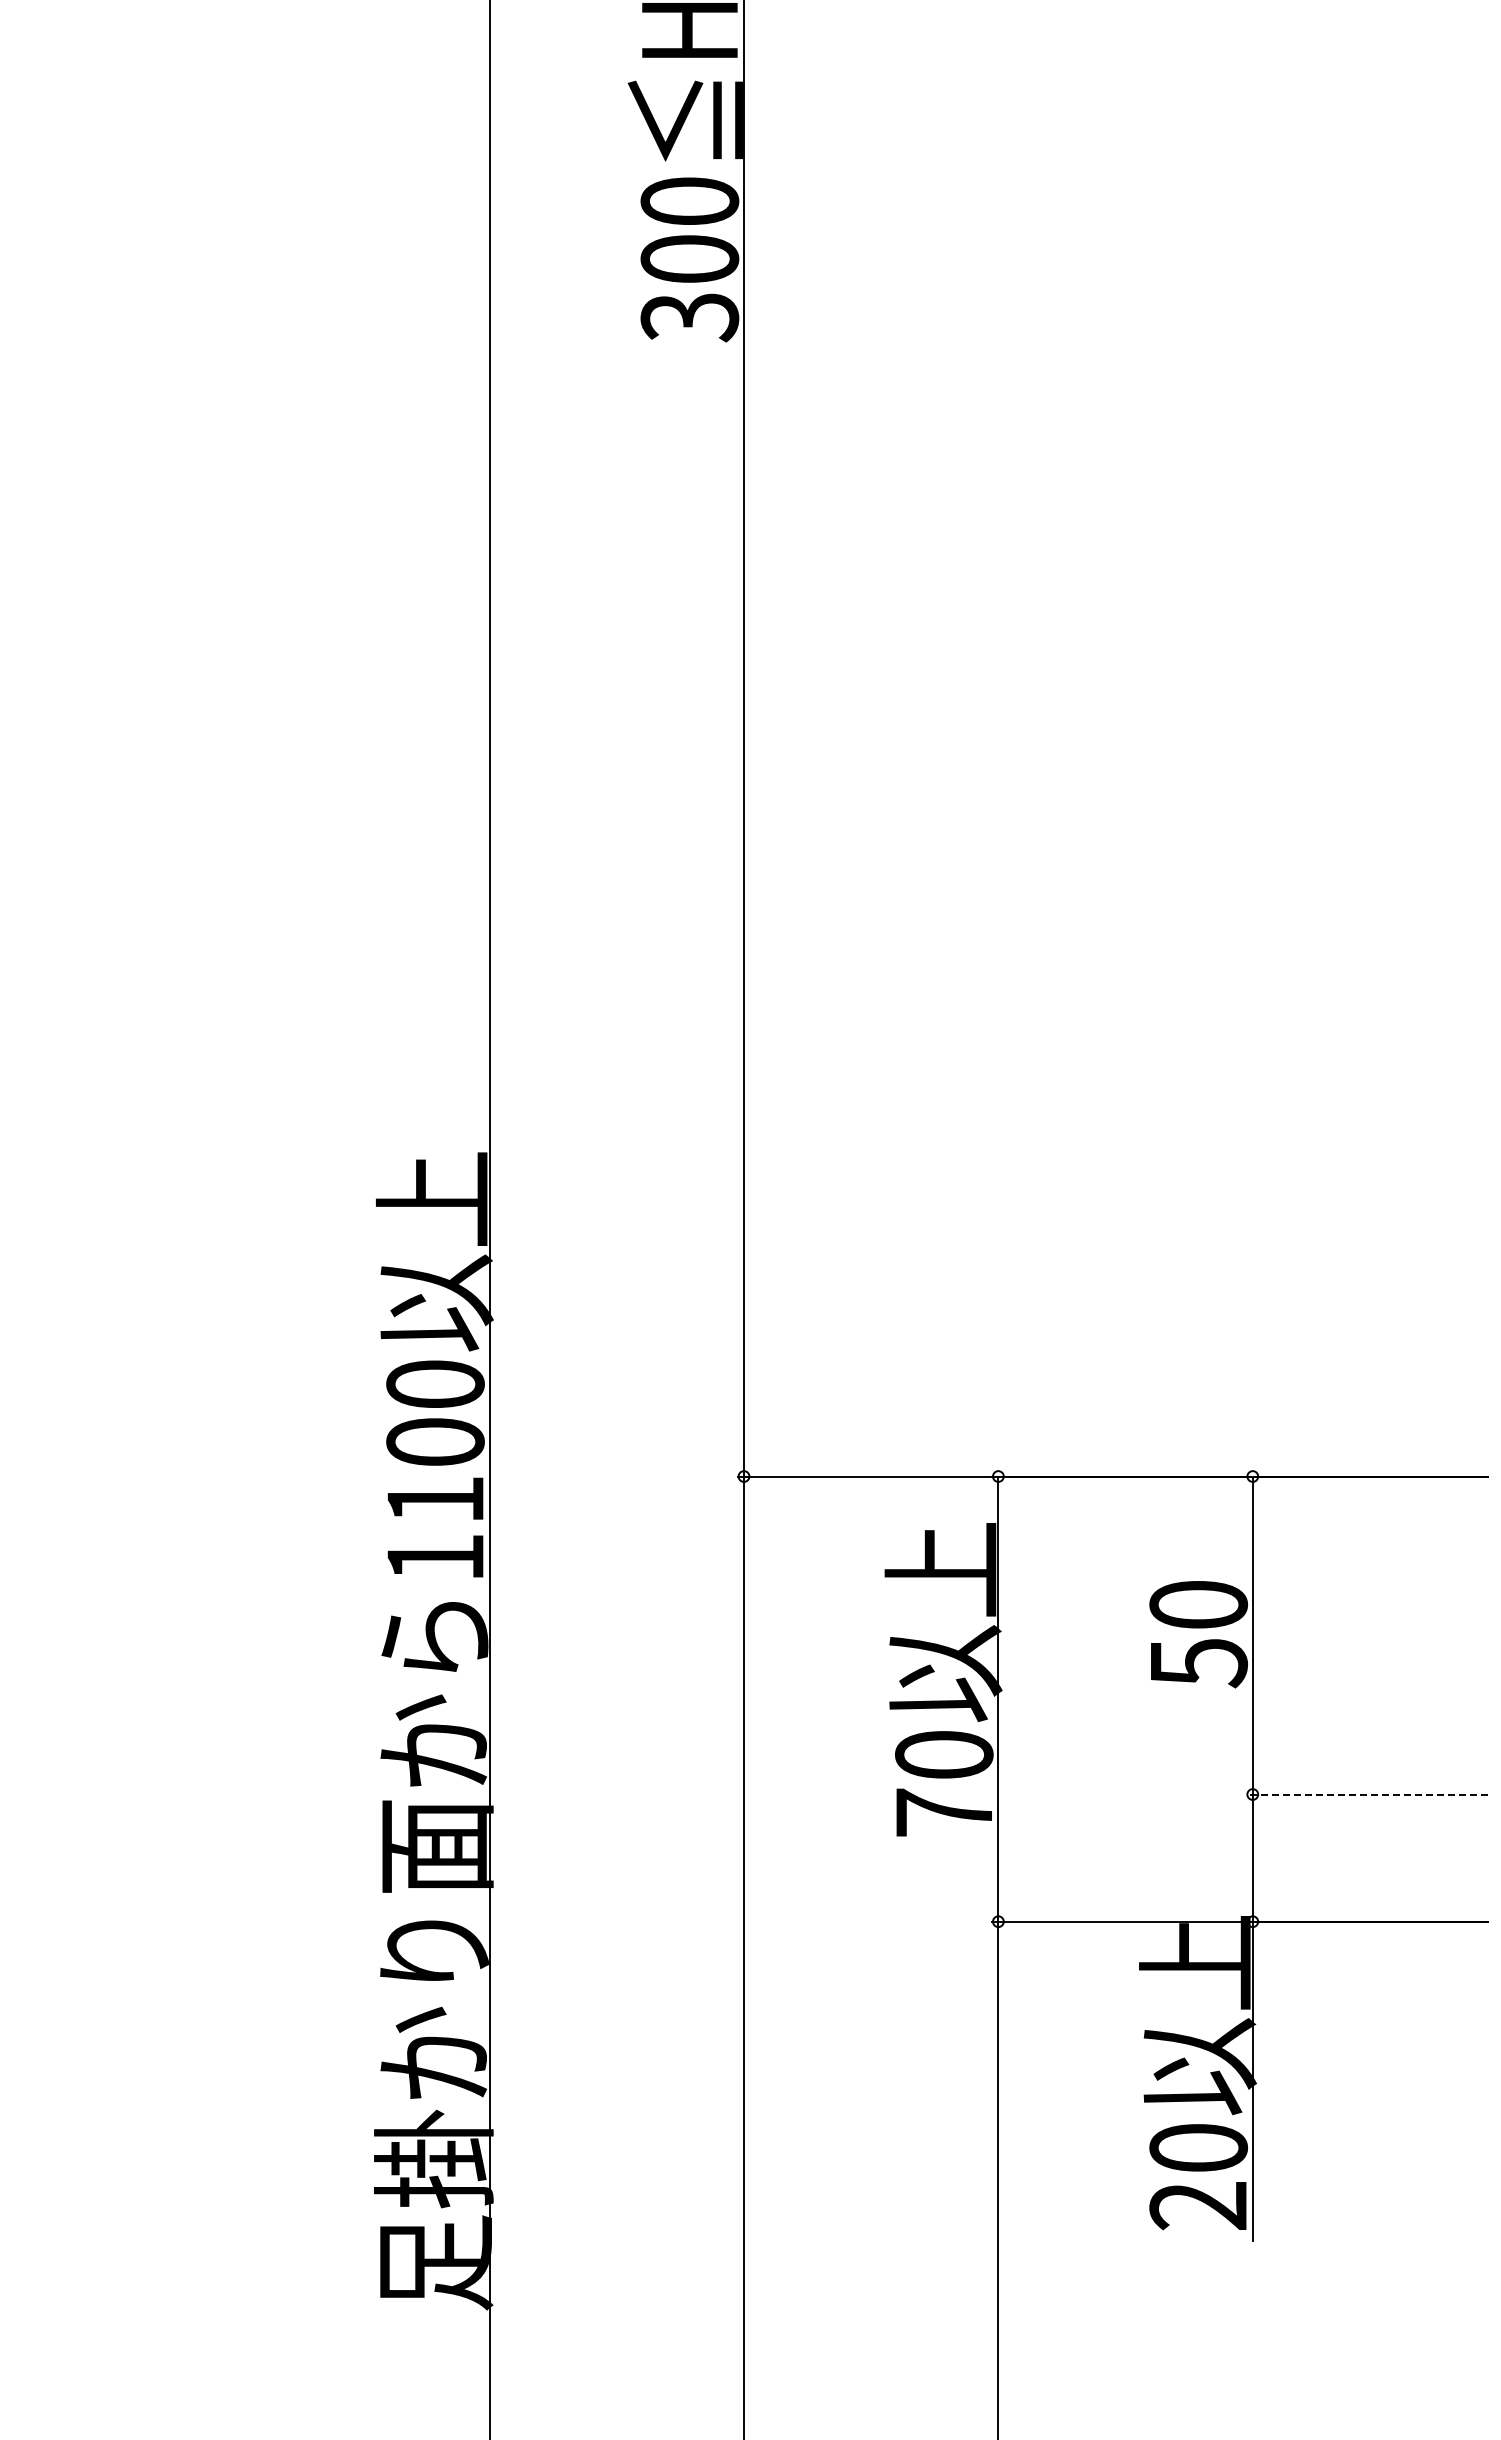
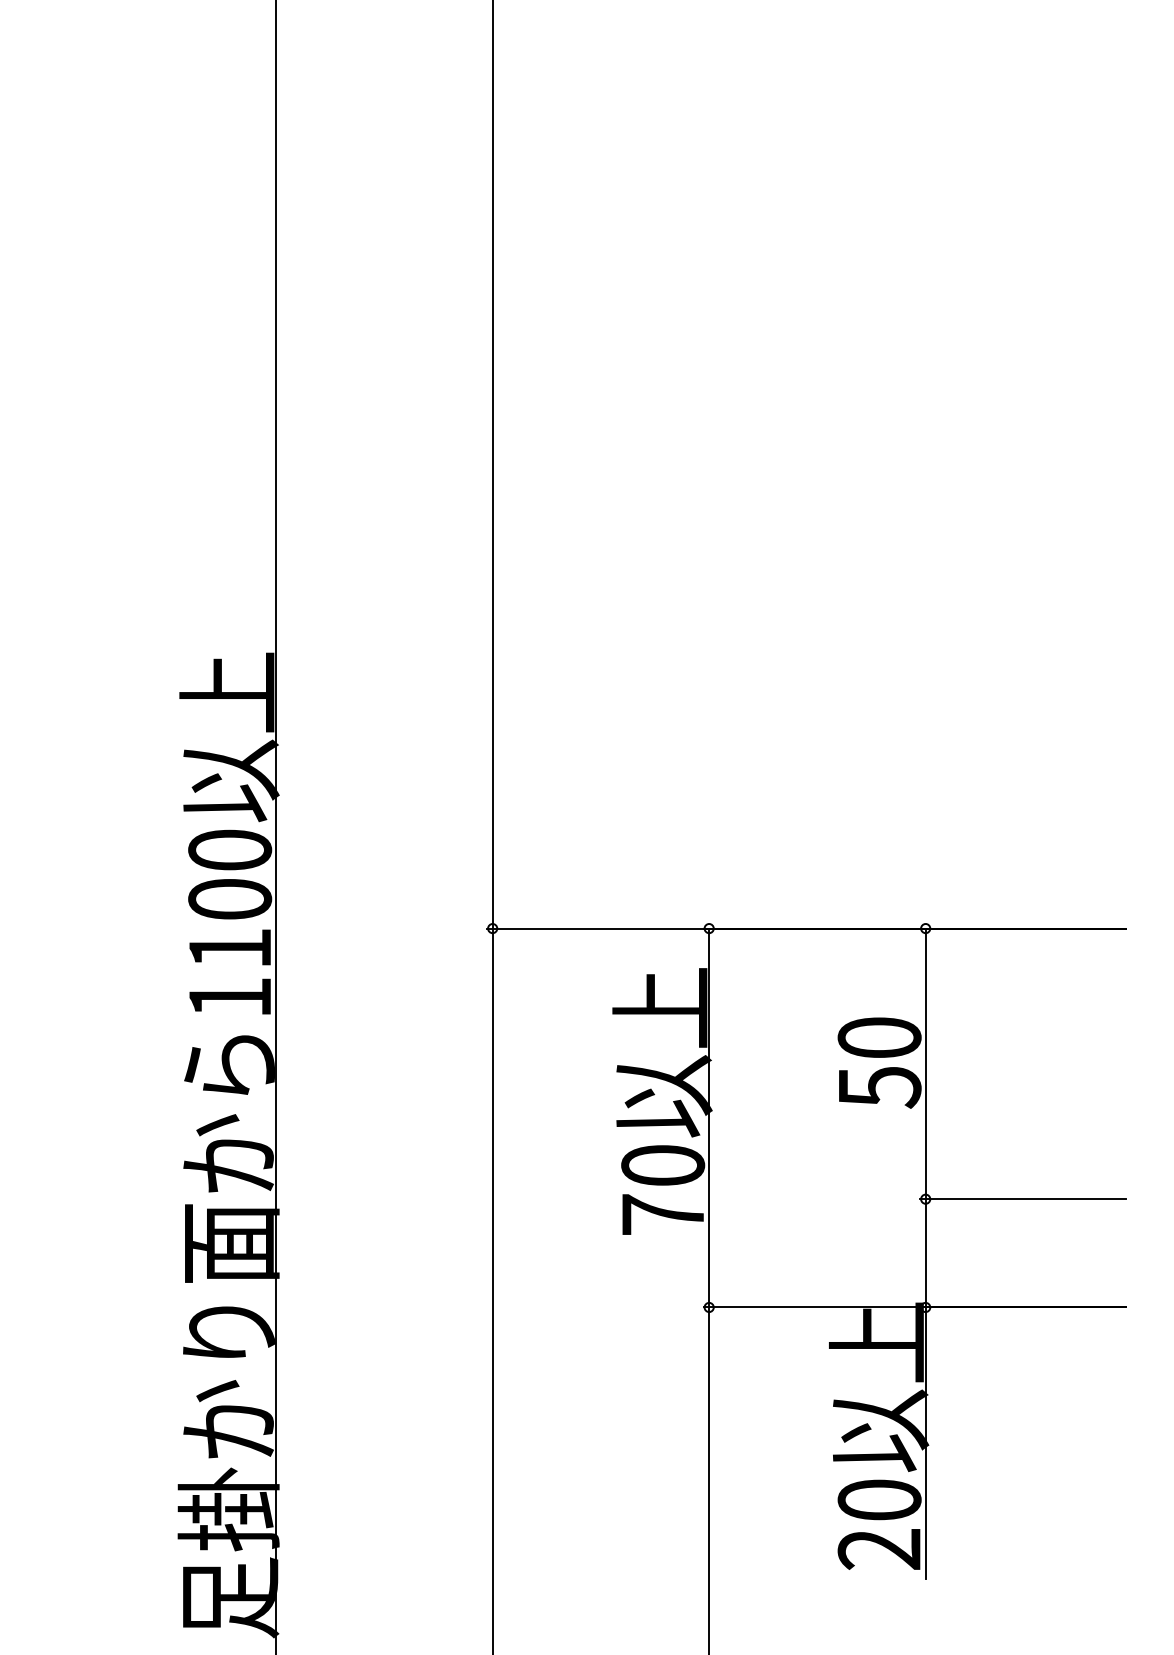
line: (1367, 1794) -> (1023, 1199), dashed -> solid

